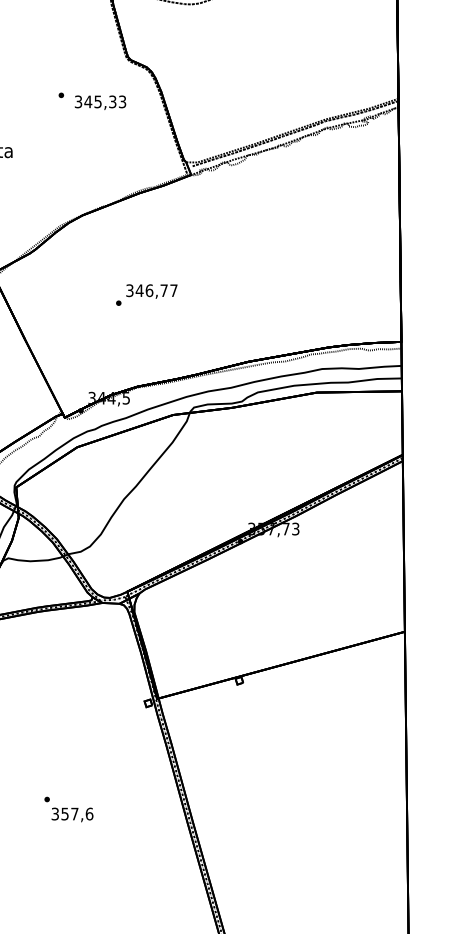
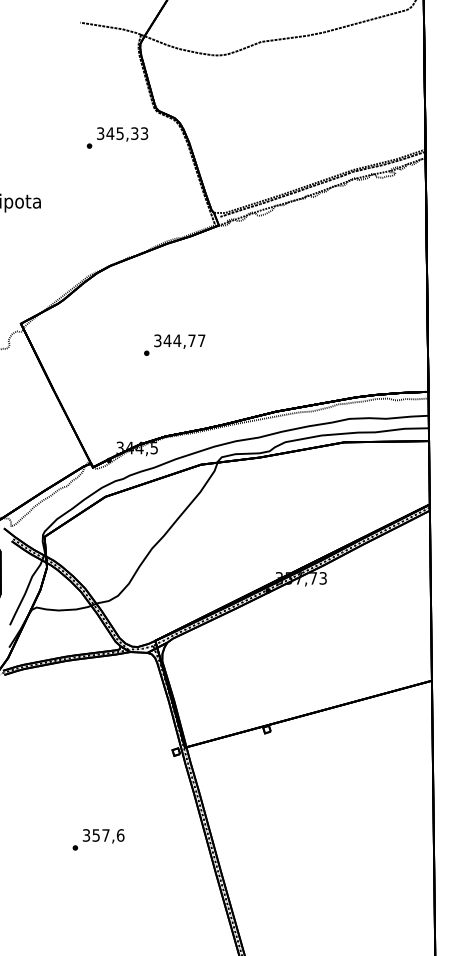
text: (100, 102) -> (122, 134), moved
text: (149, 290) -> (177, 340), 346,77 -> 344,77
text: (72, 815) -> (103, 836), moved

